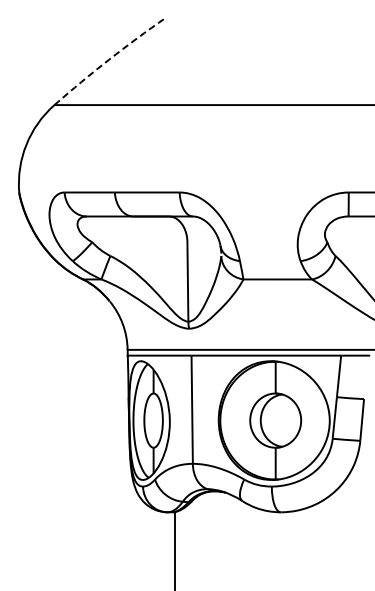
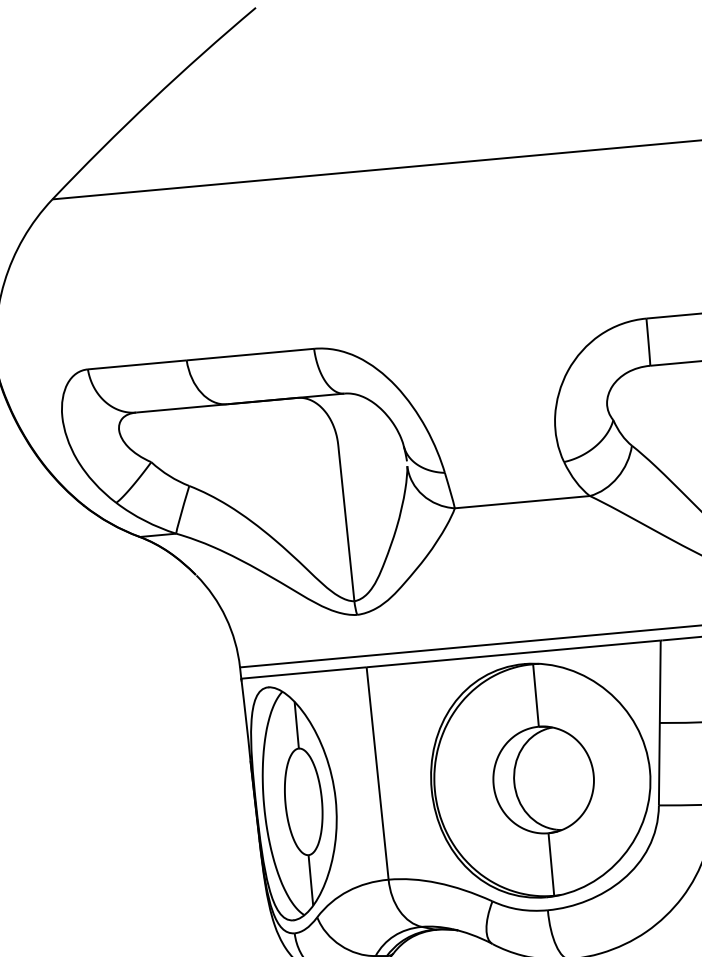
arc: (109, 59) -> (152, 99), dashed -> solid

